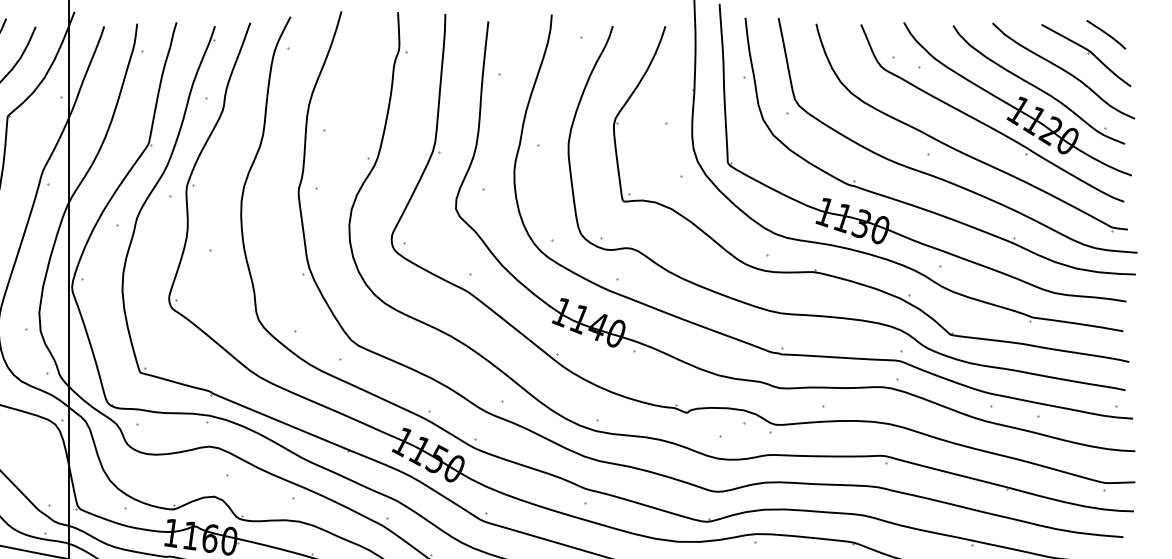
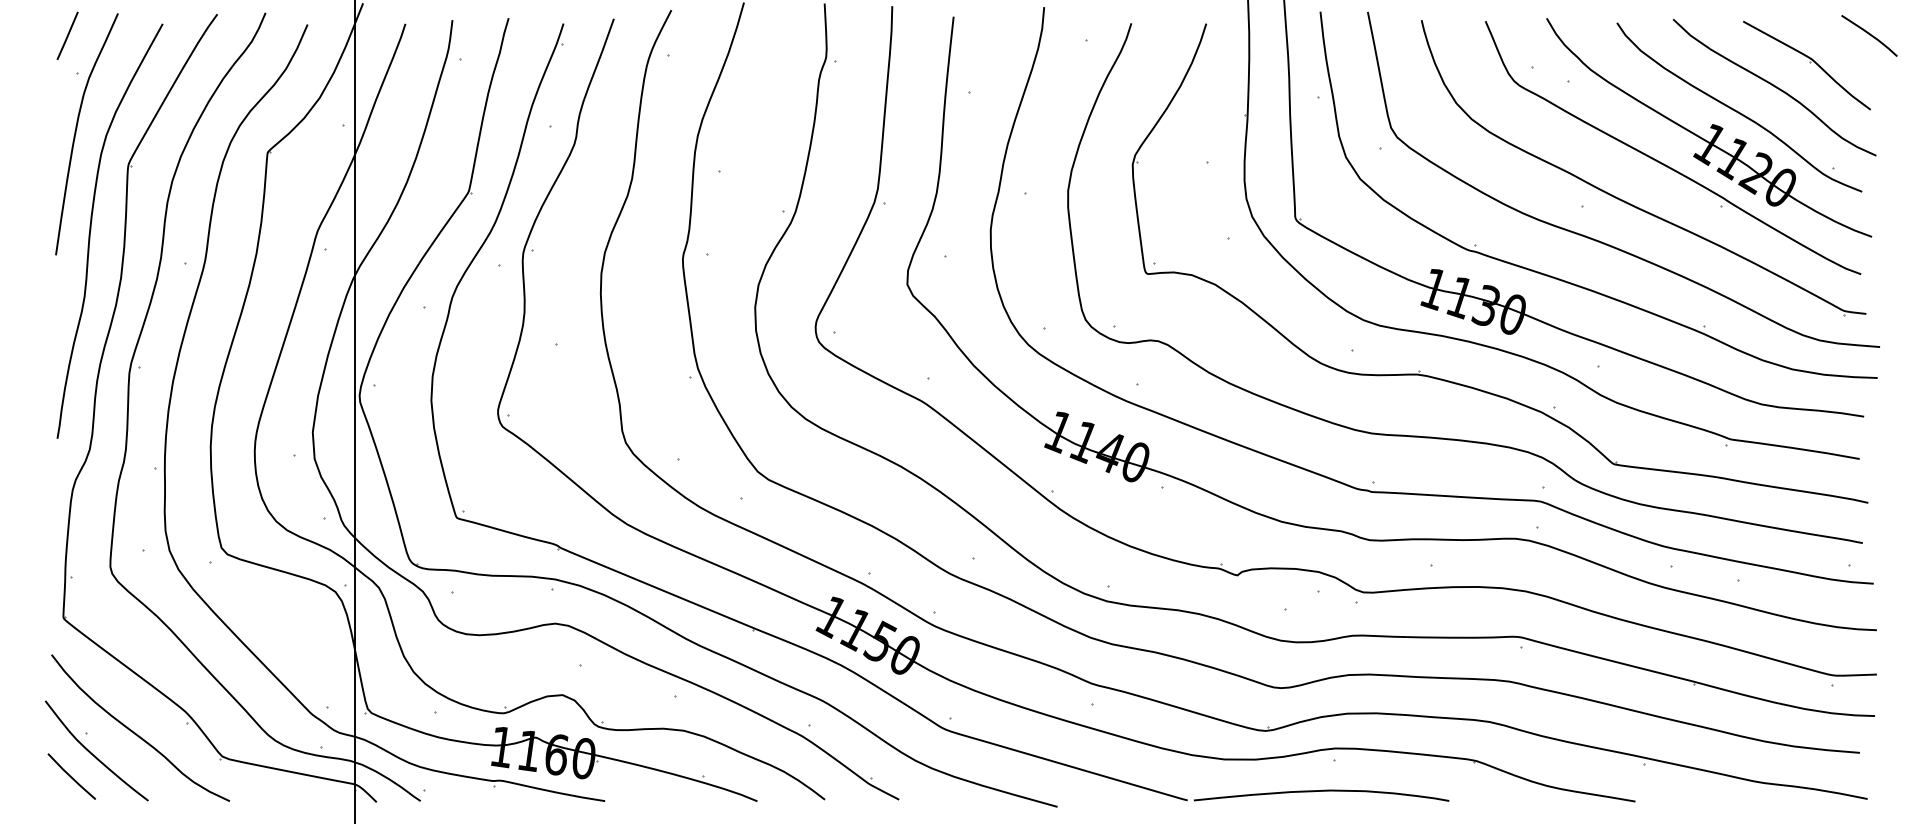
line: (1106, 34) -> (1869, 35), moved

